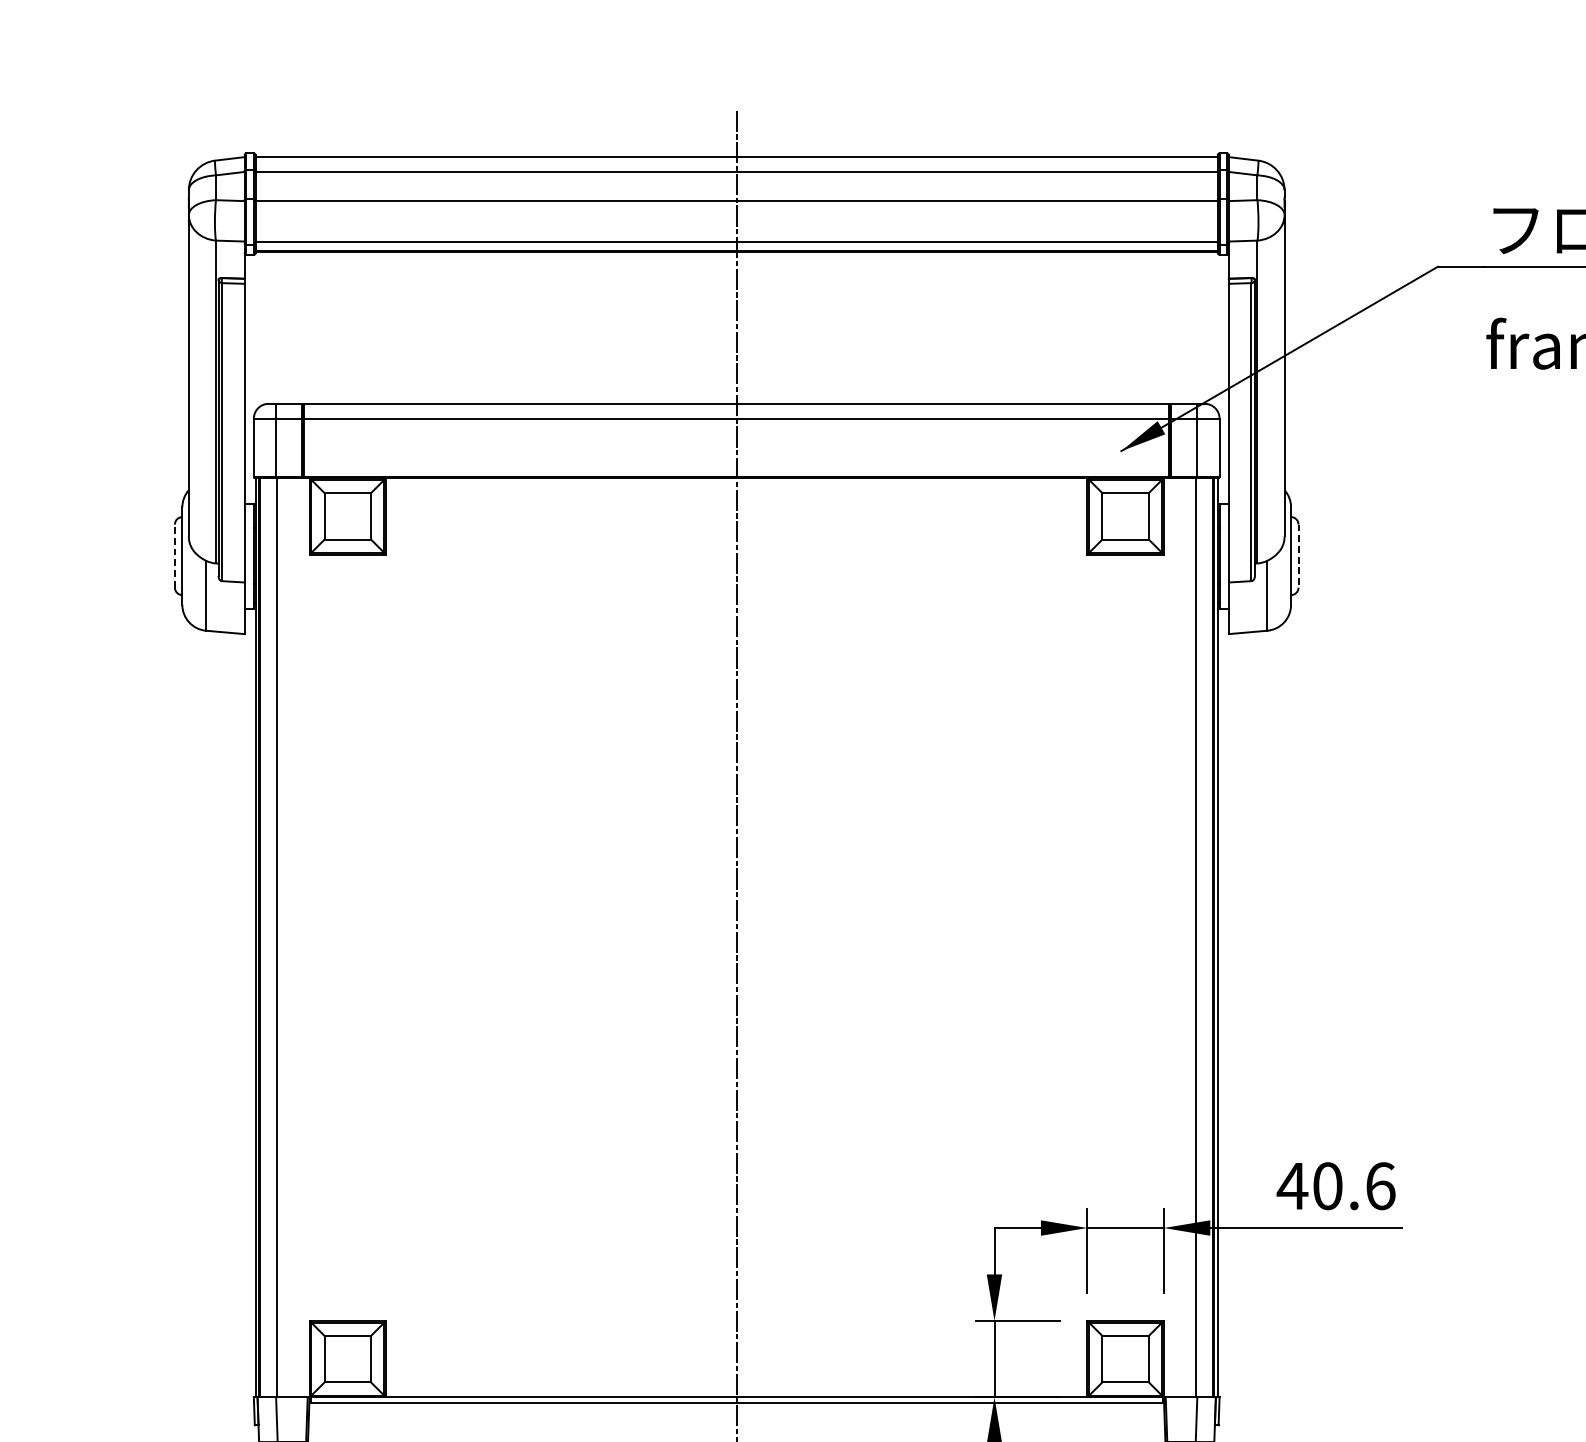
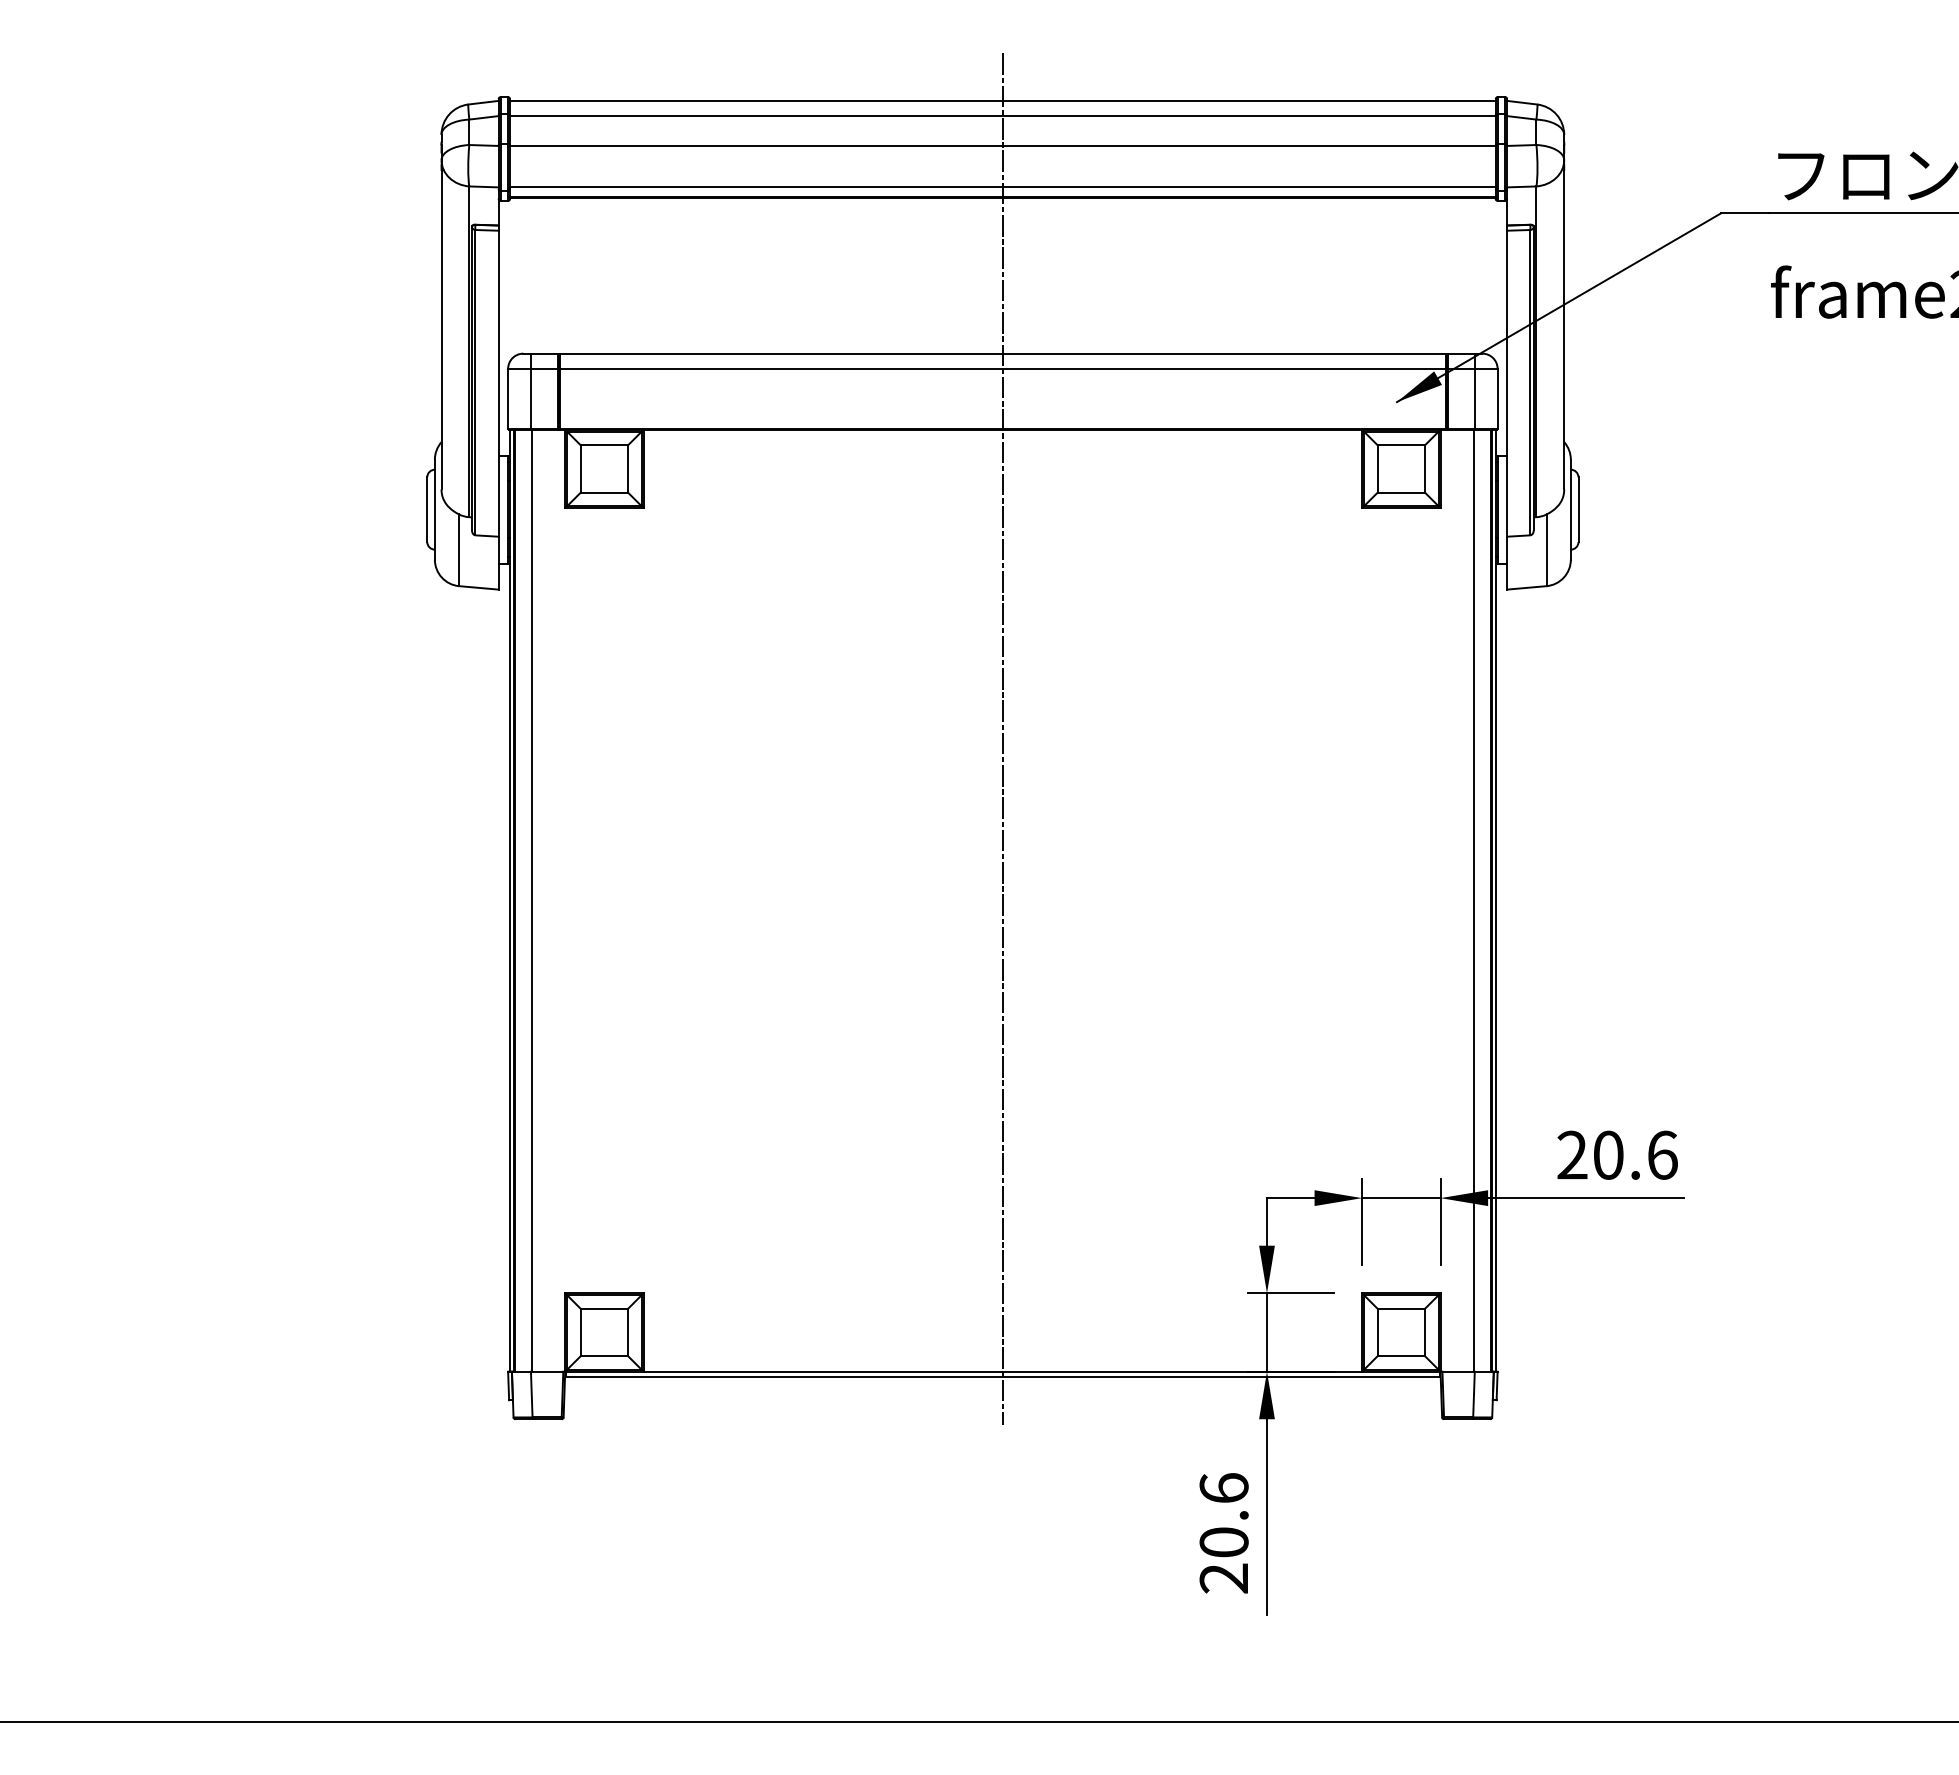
line: (175, 555) -> (427, 509), dashed -> solid
line: (1298, 556) -> (1578, 510), dashed -> solid
text: (1292, 1185) -> (1572, 1154), 40.6 -> 20.6

